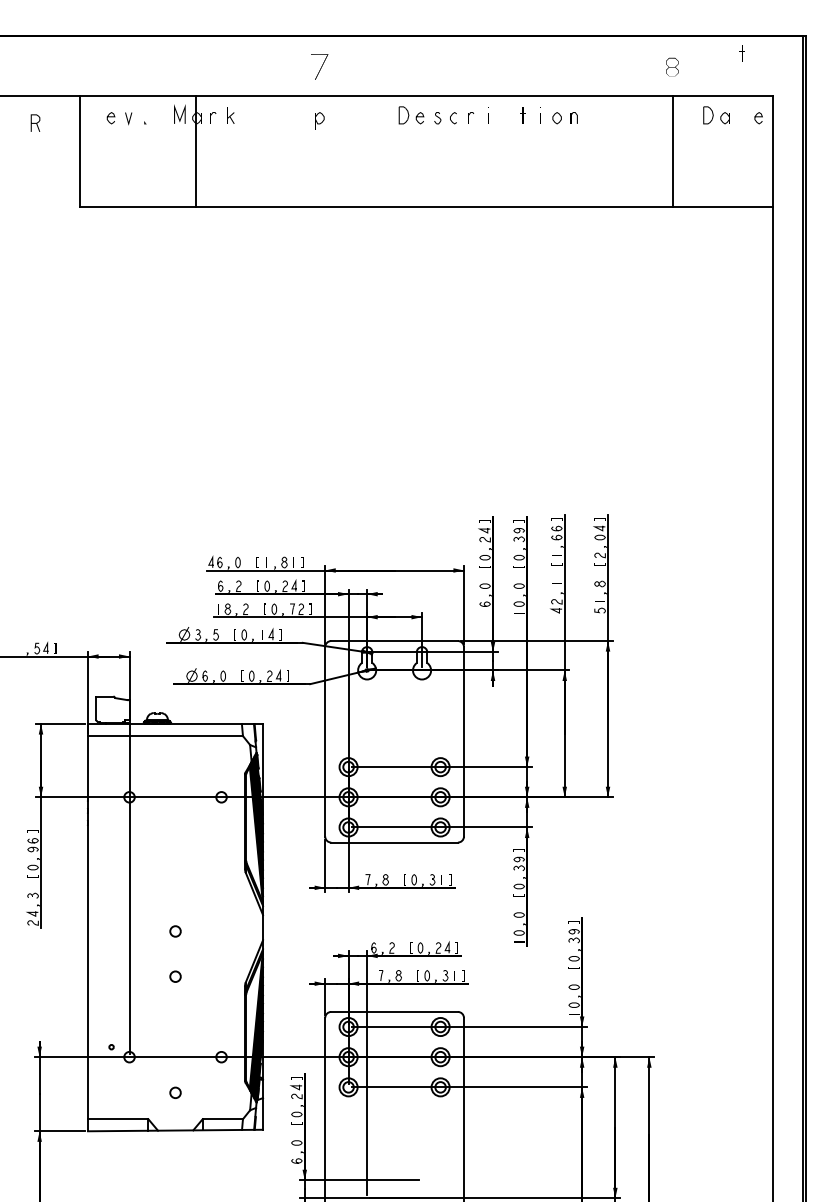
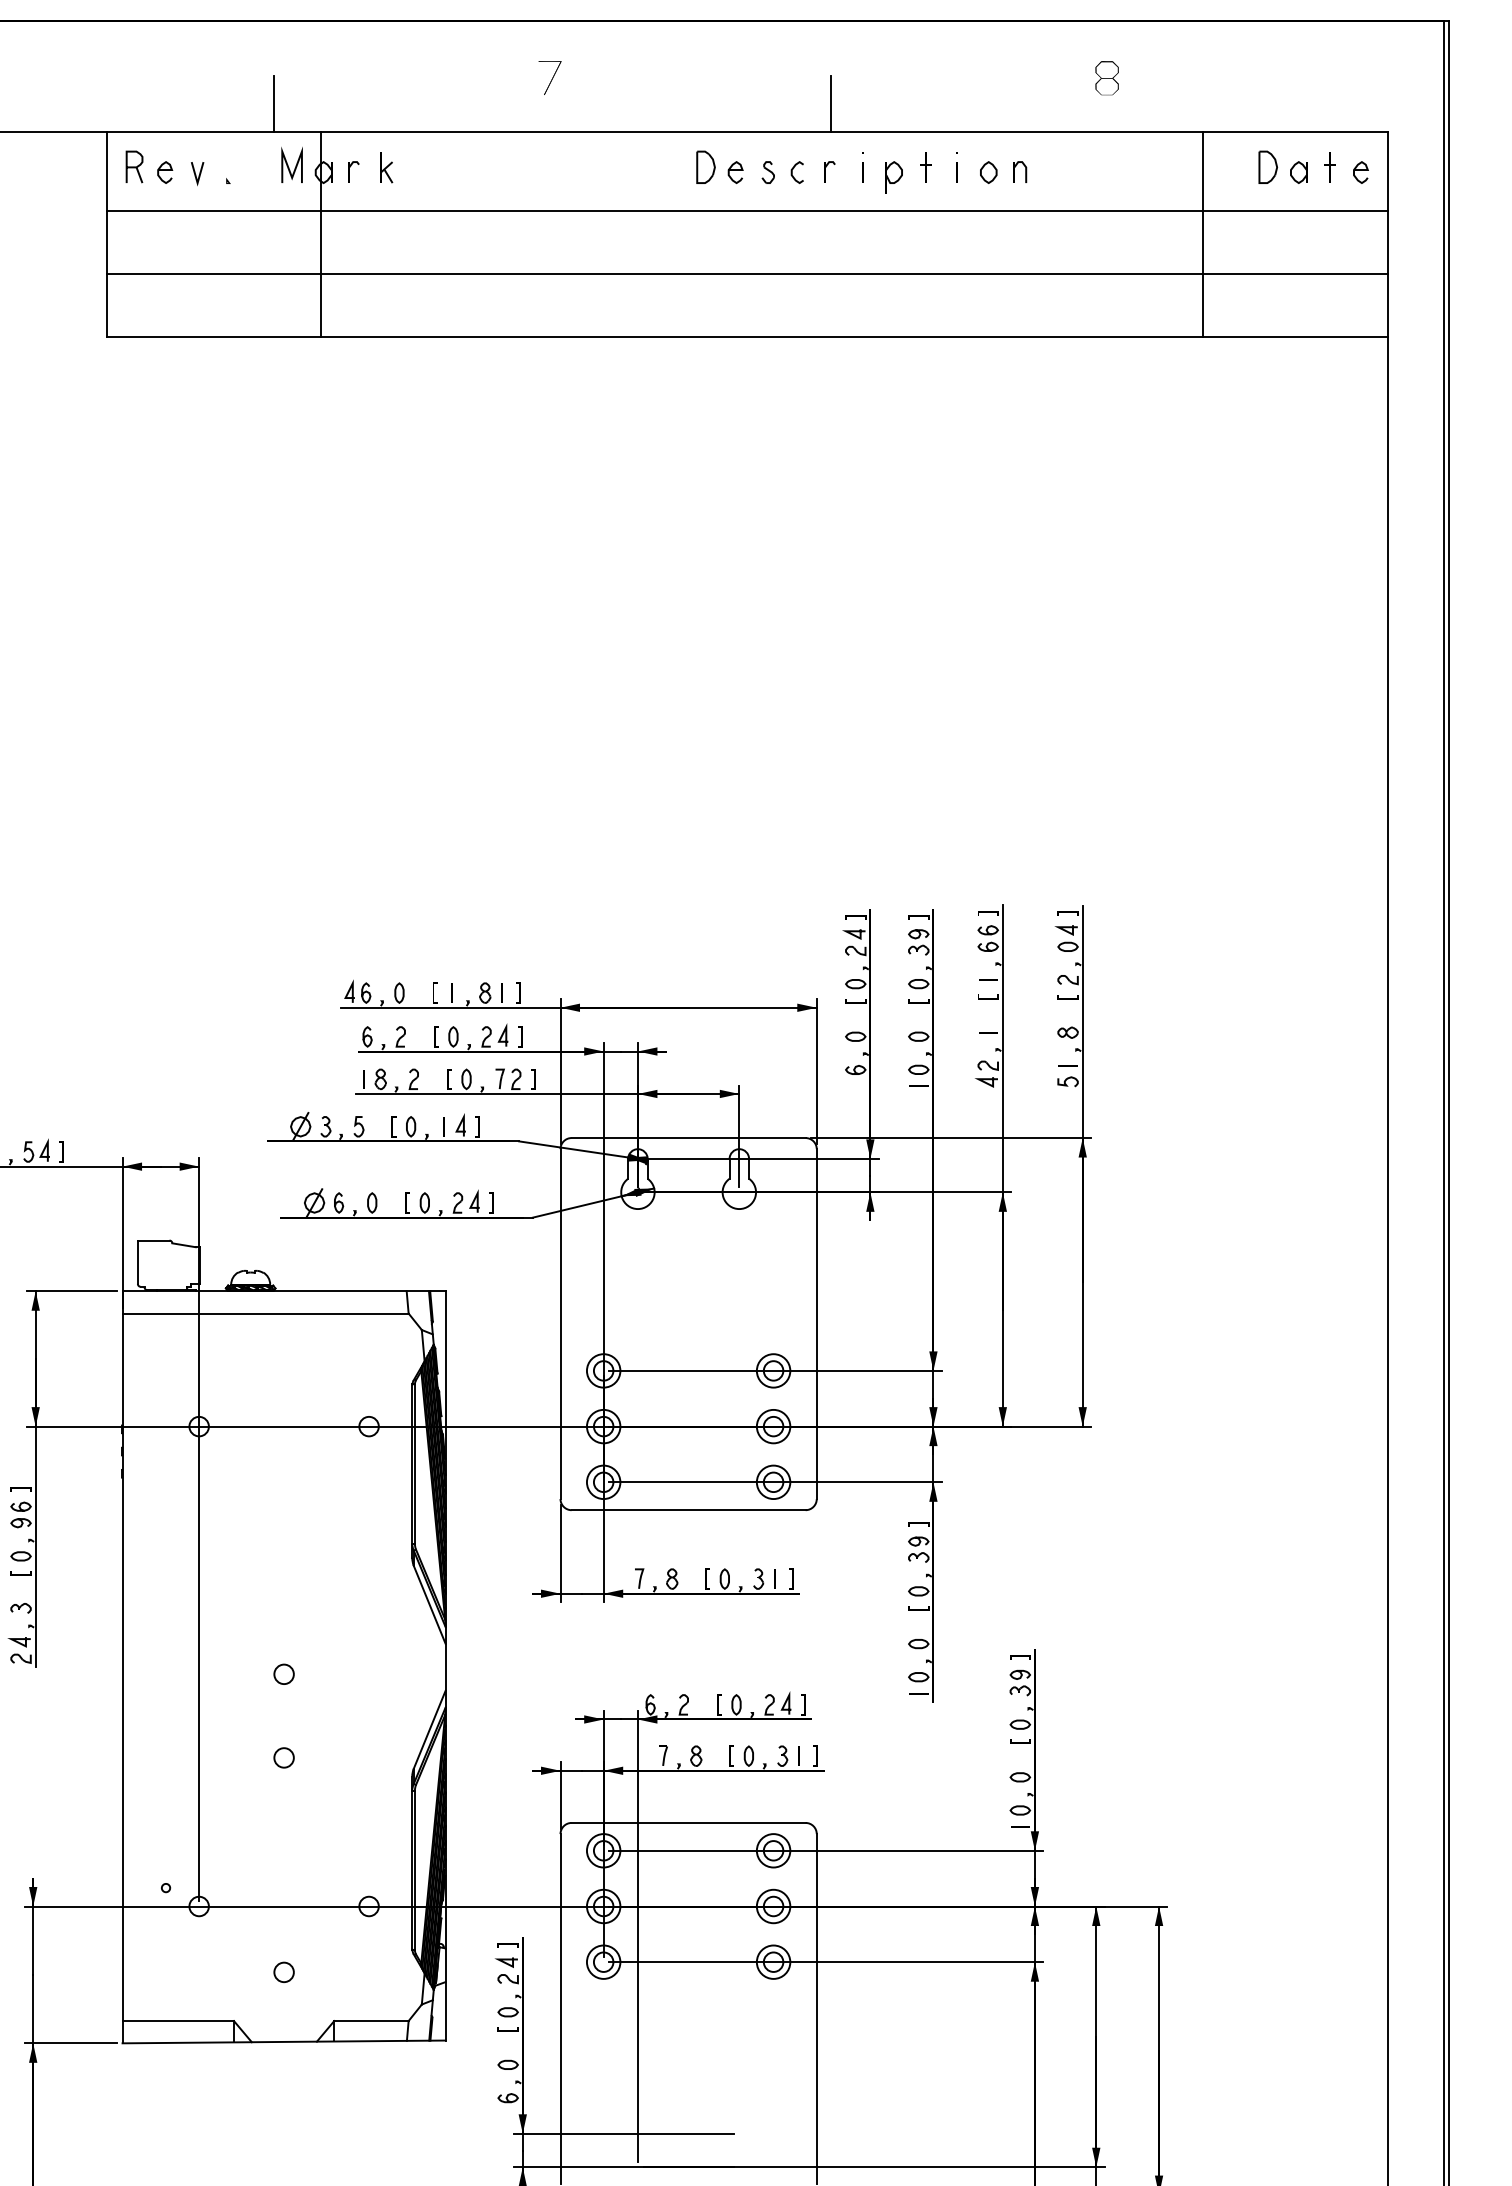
part: (741, 53) -> (1329, 167), moved
part: (319, 66) -> (549, 77), size x0.71
part: (672, 66) -> (1107, 77), moved
line: (169, 81) -> (272, 104), added
line: (471, 81) -> (830, 104), added
part: (319, 120) -> (893, 176), moved
part: (35, 122) -> (134, 165), moved
line: (426, 138) -> (747, 210), added
line: (426, 173) -> (747, 274), added

